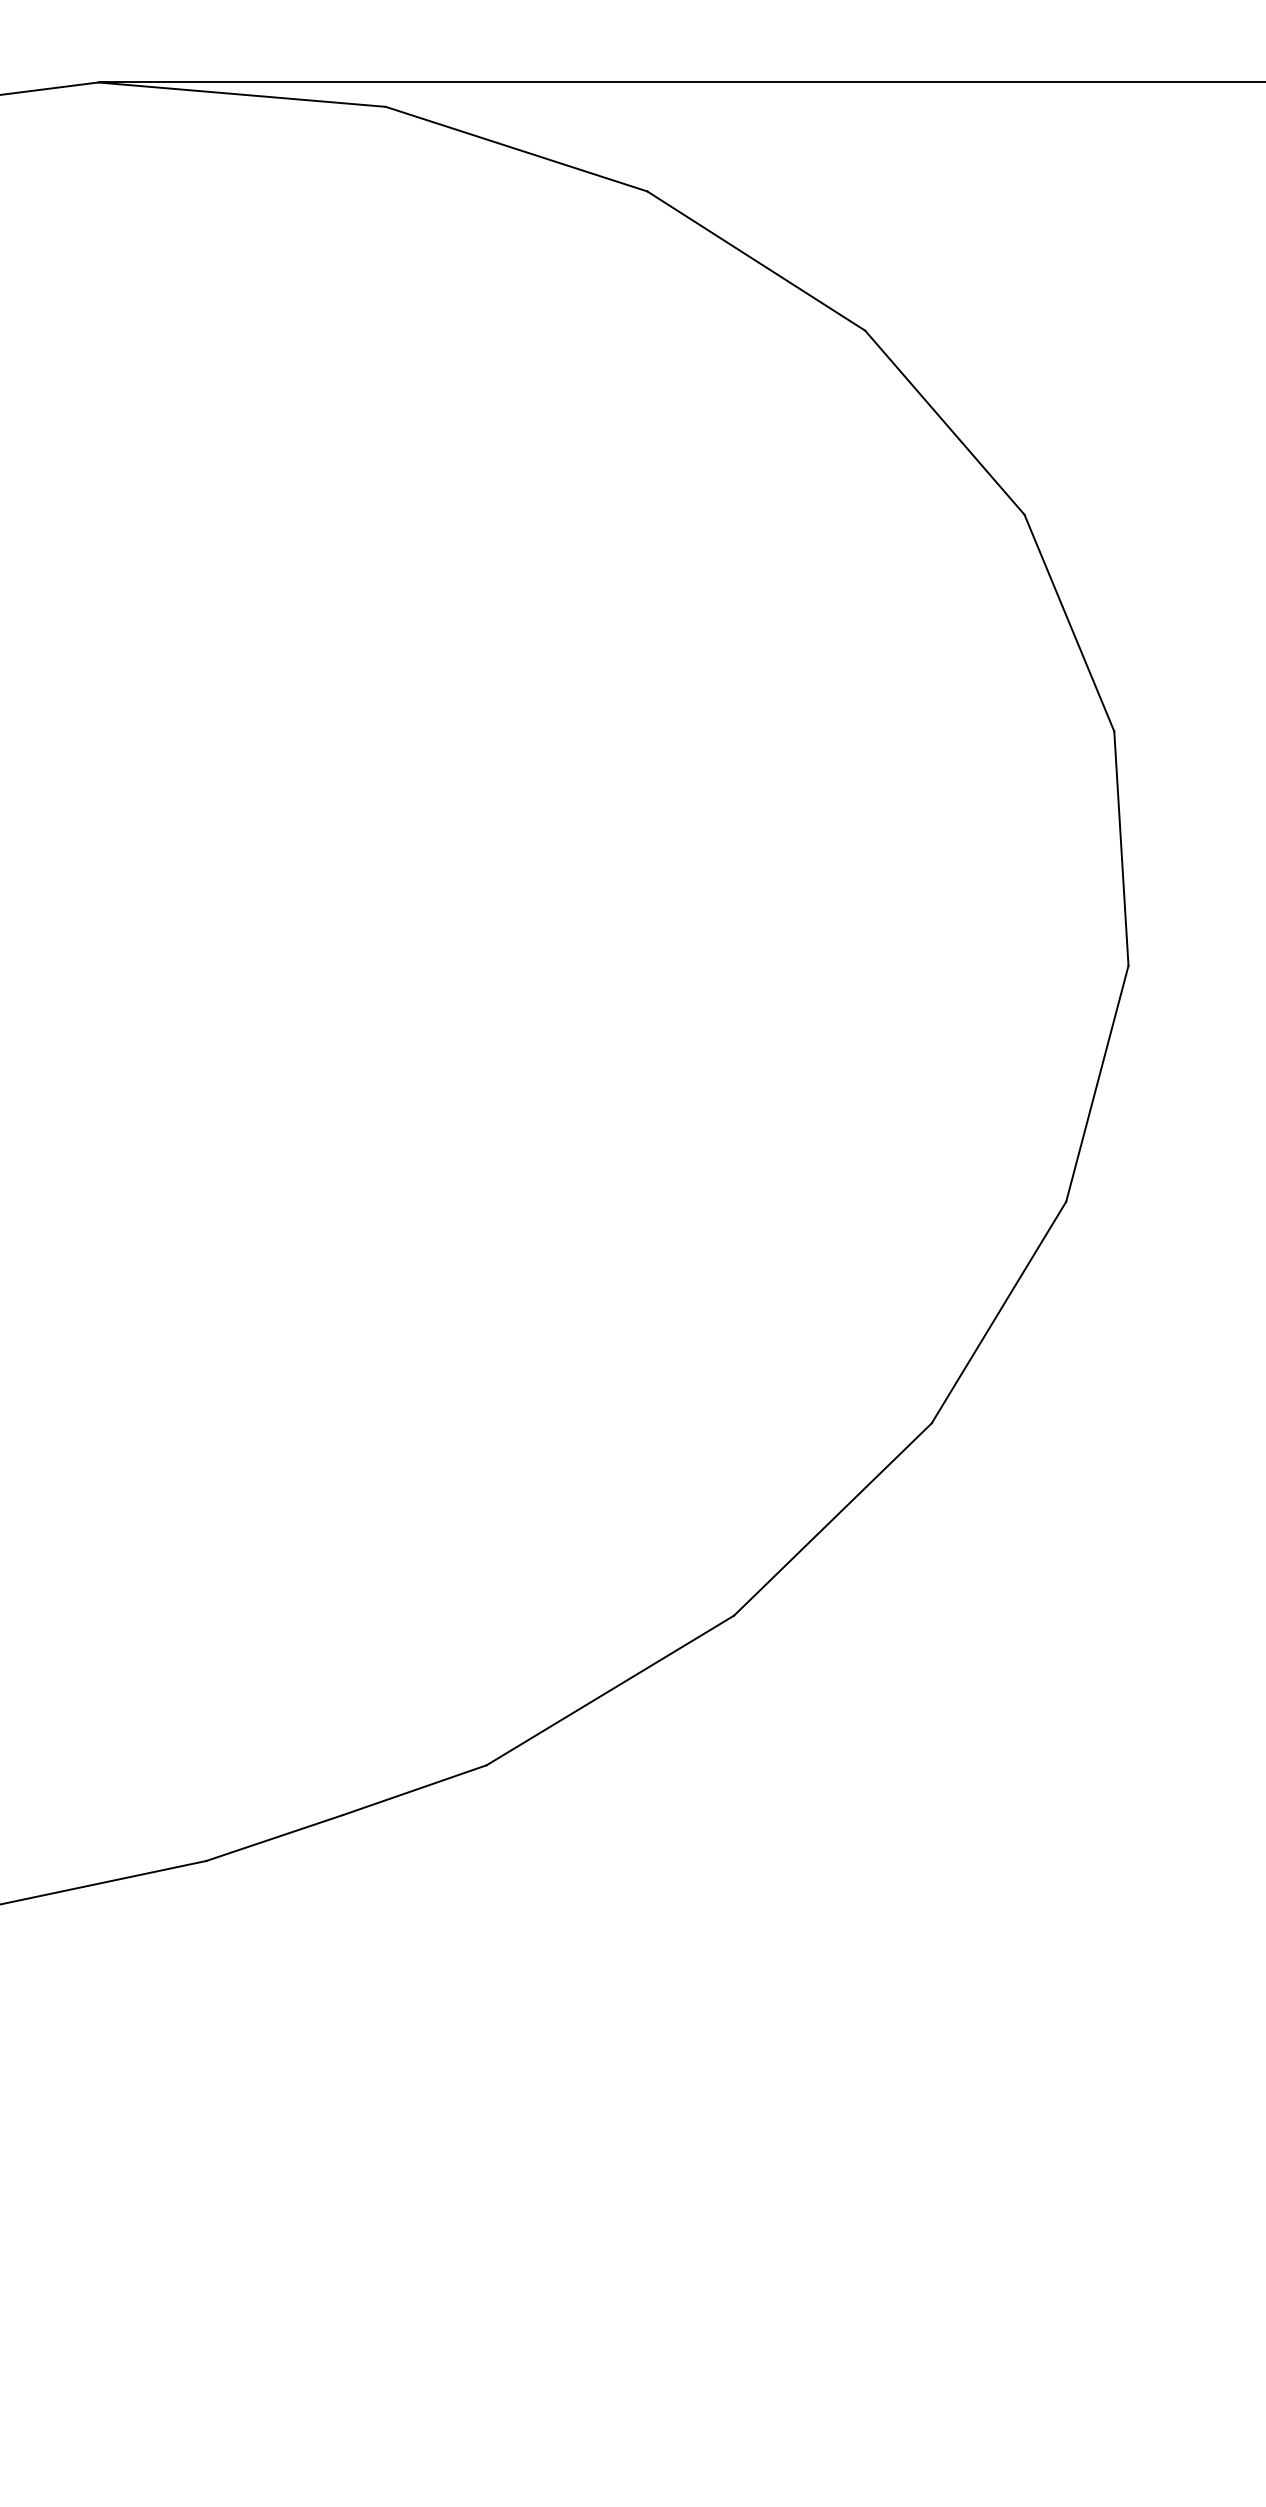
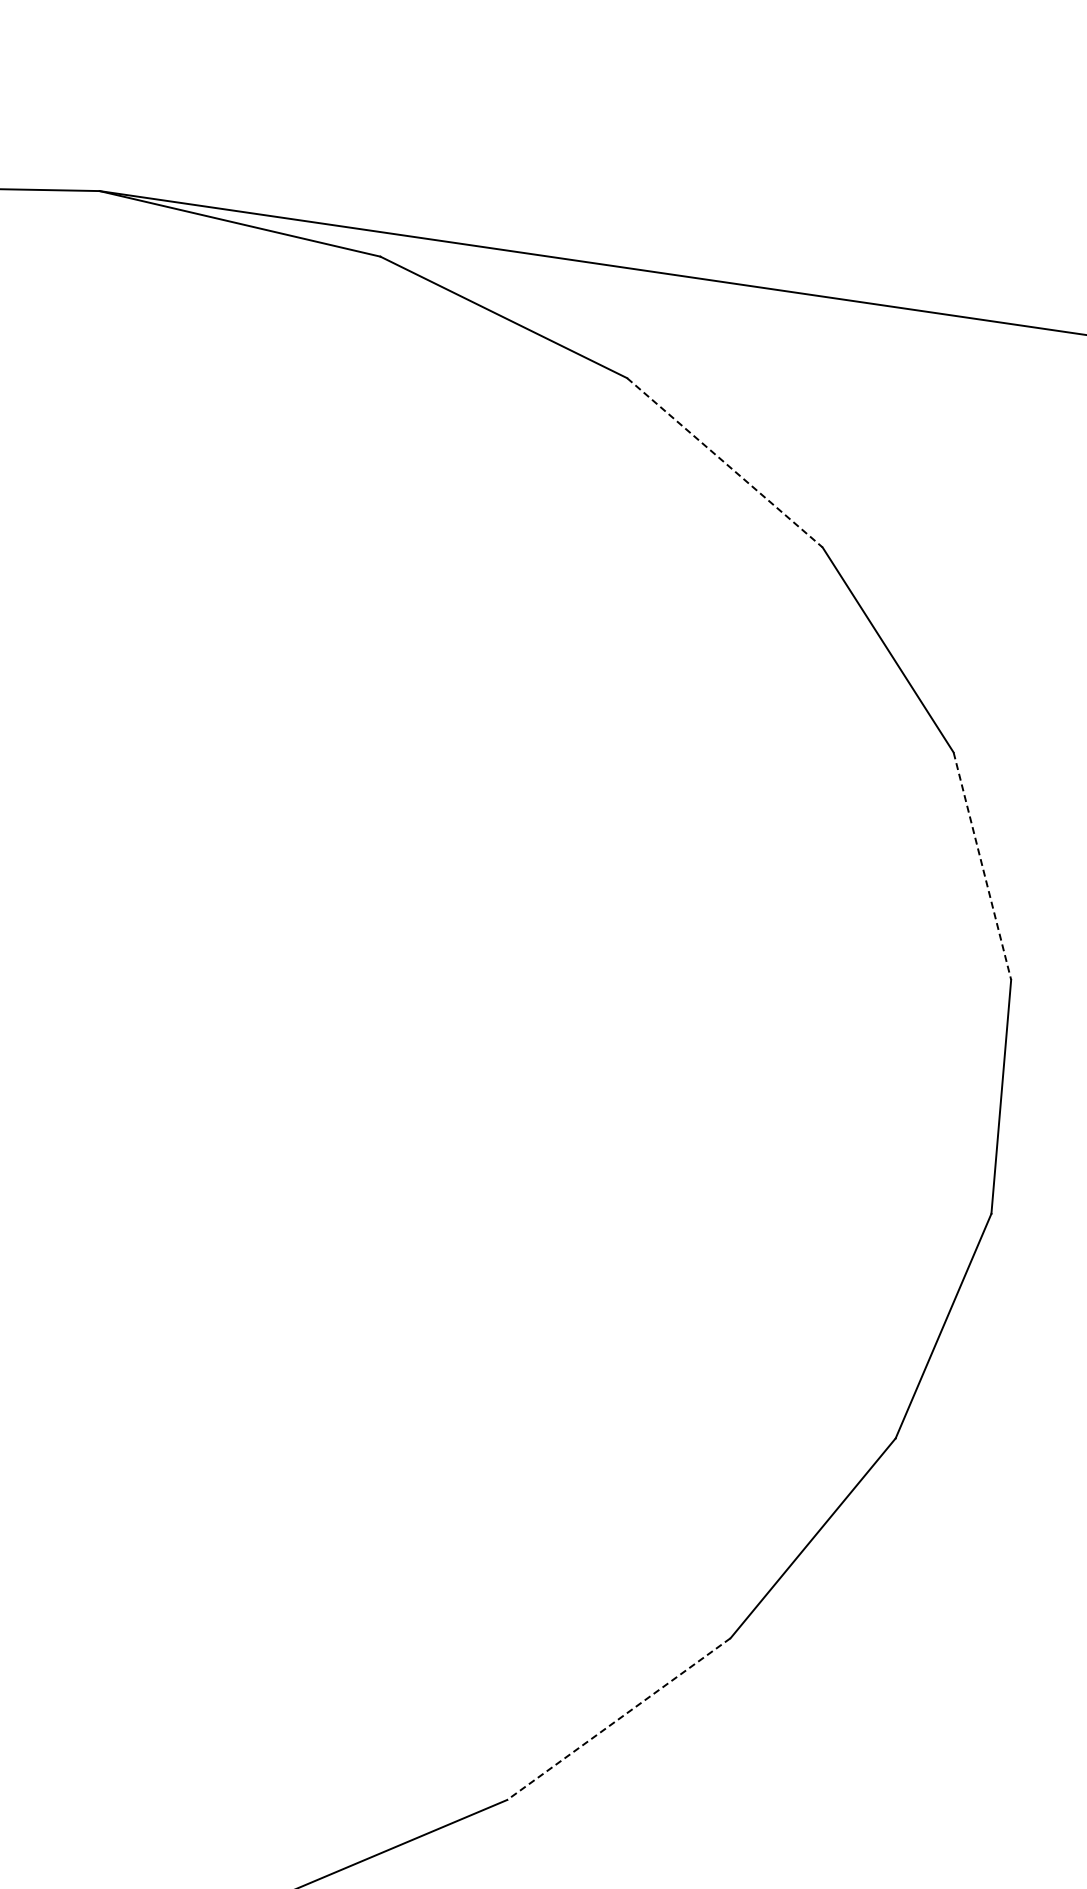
line: (756, 261) -> (724, 463), solid -> dashed
line: (1069, 623) -> (982, 866), solid -> dashed
line: (832, 1519) -> (618, 1719), solid -> dashed

